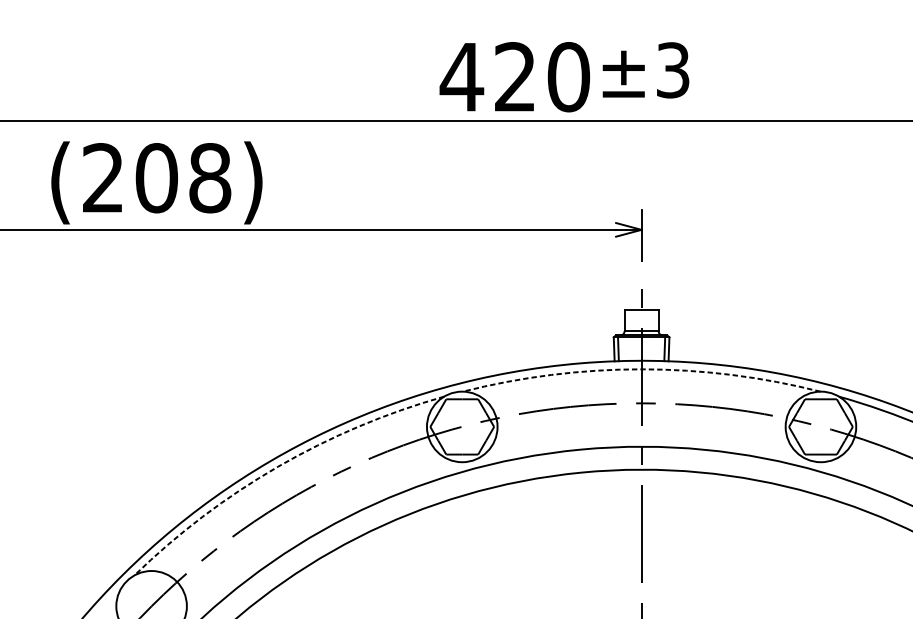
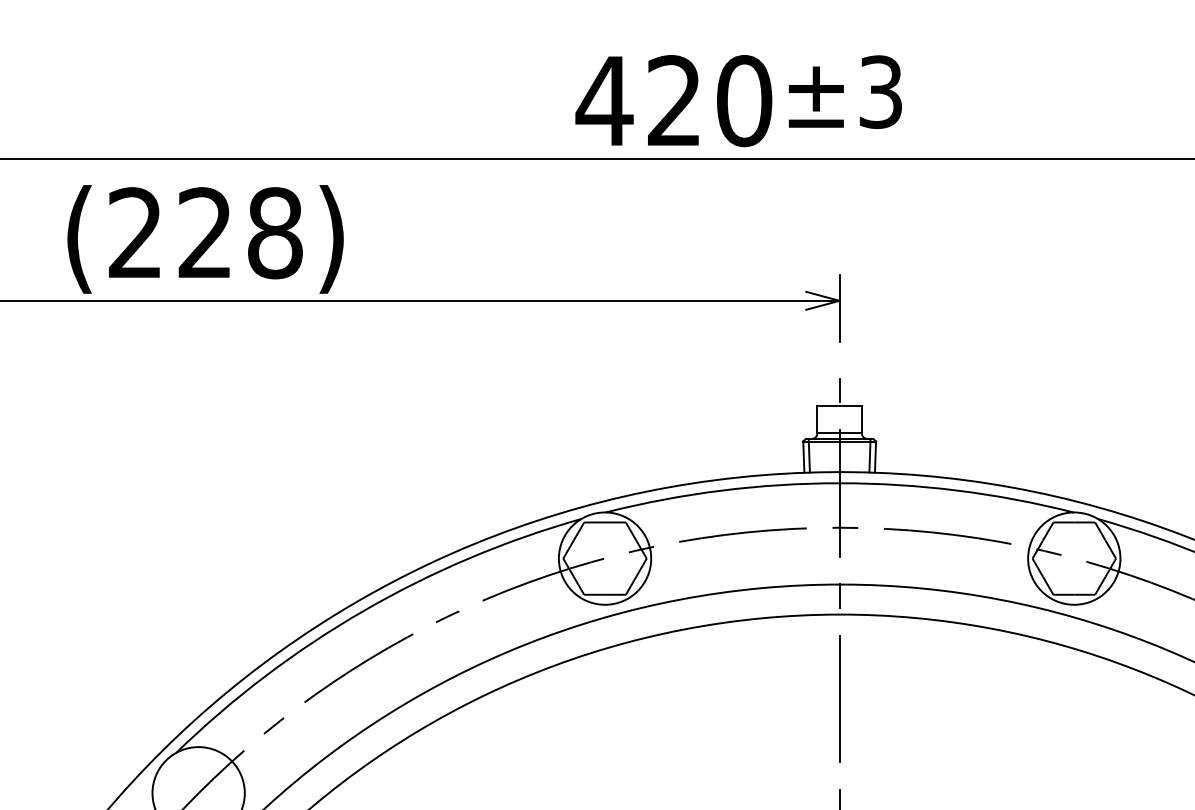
text: (156, 178) -> (205, 233), (208) -> (228)
arc: (641, 369) -> (839, 483), dashed -> solid
arc: (278, 466) -> (364, 610), dashed -> solid

